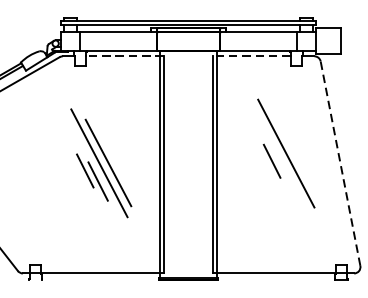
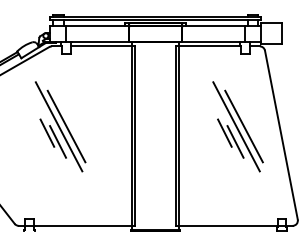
line: (124, 56) -> (102, 46), dashed -> solid
line: (251, 56) -> (207, 46), dashed -> solid
line: (294, 153) -> (243, 126), added
part: (101, 162) -> (60, 126), moved
line: (340, 162) -> (281, 134), dashed -> solid
line: (285, 171) -> (235, 141), added

